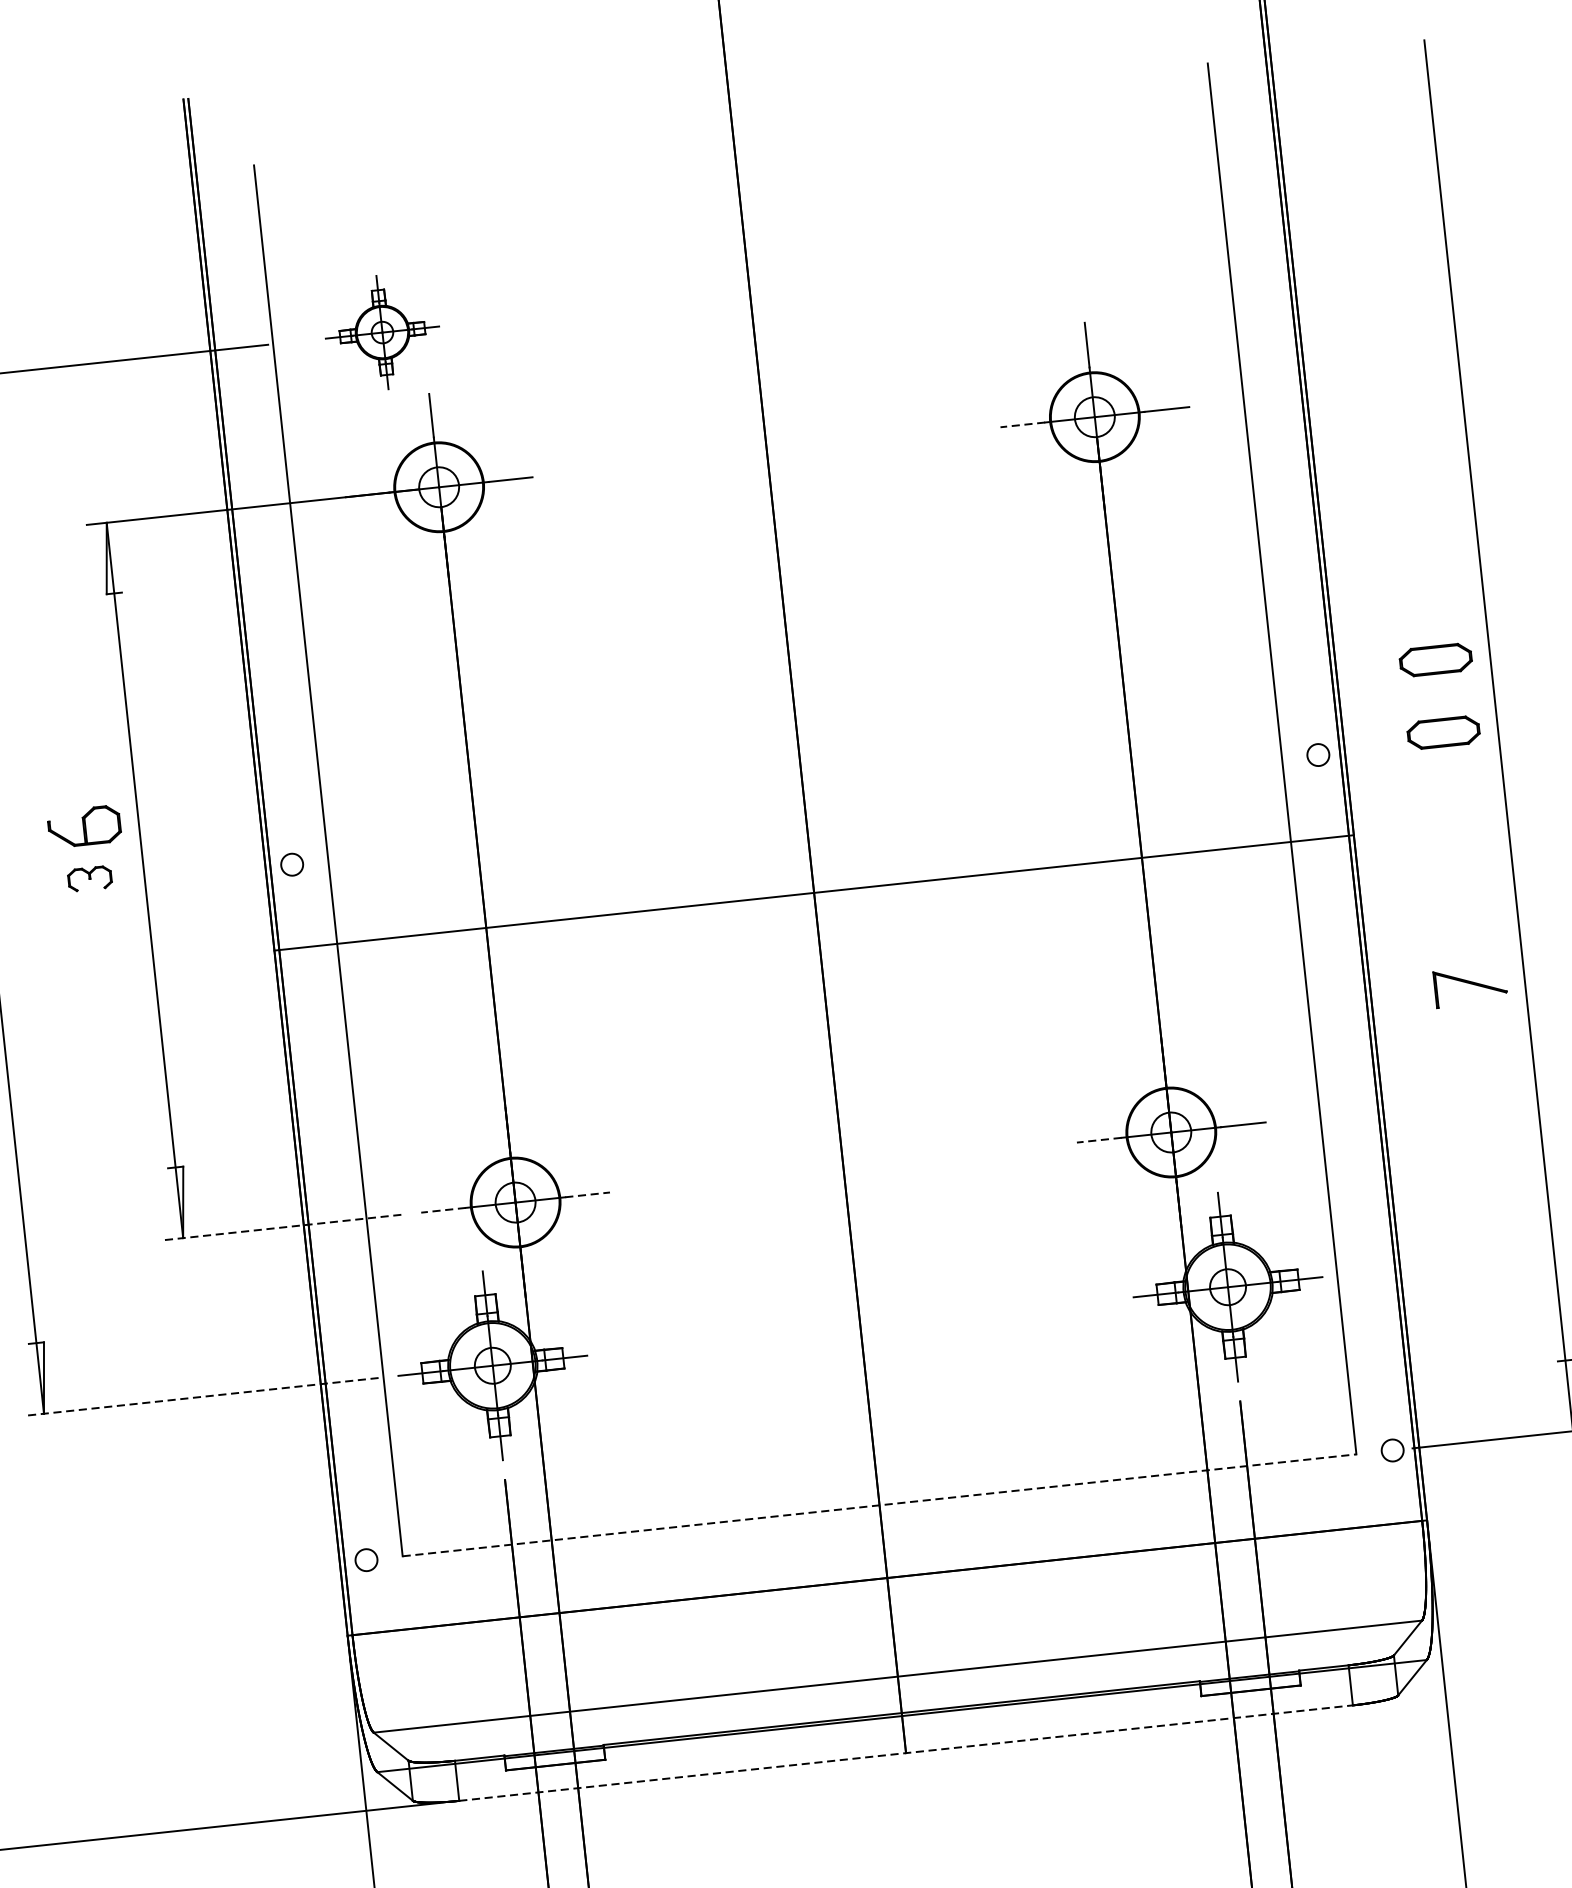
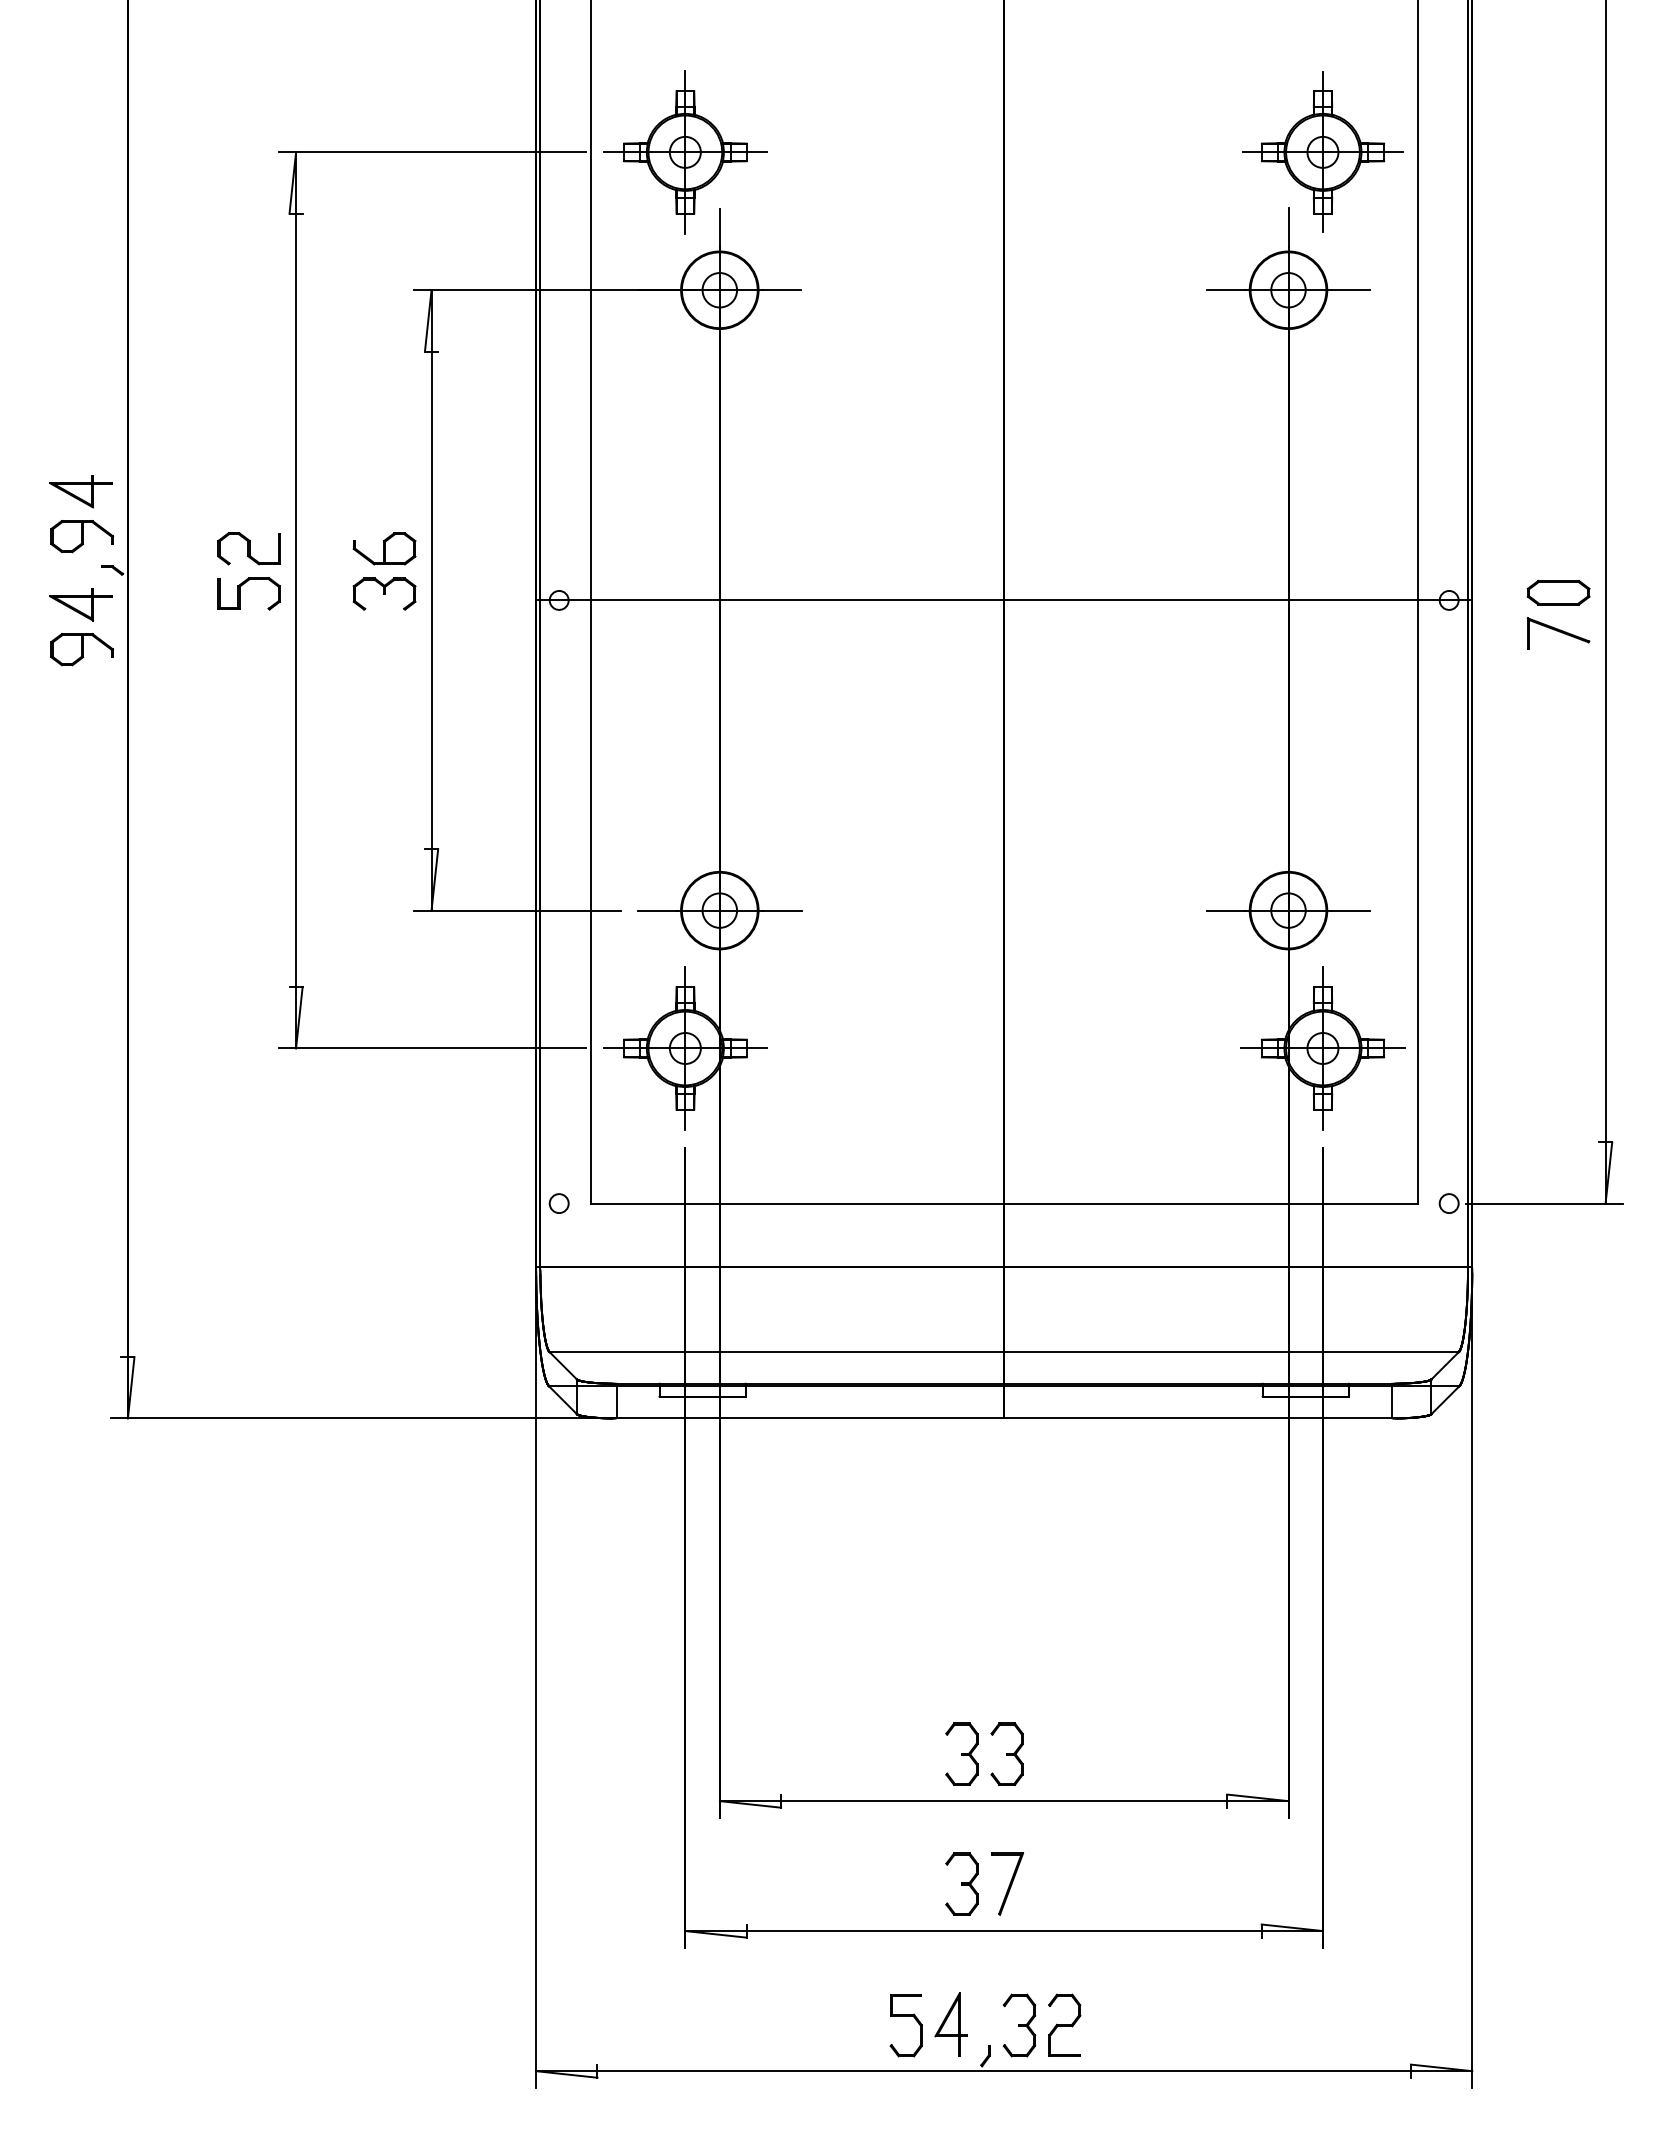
part: (1116, 253) -> (1322, 151), added
part: (382, 332) -> (685, 152), size x1.67
line: (1022, 425) -> (1225, 290), dashed -> solid
part: (1435, 659) -> (1558, 529), removed
part: (89, 878) -> (384, 593), size x1.67
line: (814, 892) -> (1004, 600), moved
part: (1470, 986) -> (1558, 633), moved
line: (1098, 1140) -> (1225, 910), dashed -> solid
line: (587, 1194) -> (782, 910), dashed -> solid
line: (442, 1210) -> (656, 910), dashed -> solid
line: (282, 1227) -> (517, 910), dashed -> solid
line: (201, 1396) -> (432, 1048), dashed -> solid
line: (879, 1505) -> (1004, 1203), dashed -> solid
line: (906, 1753) -> (1004, 1418), dashed -> solid

